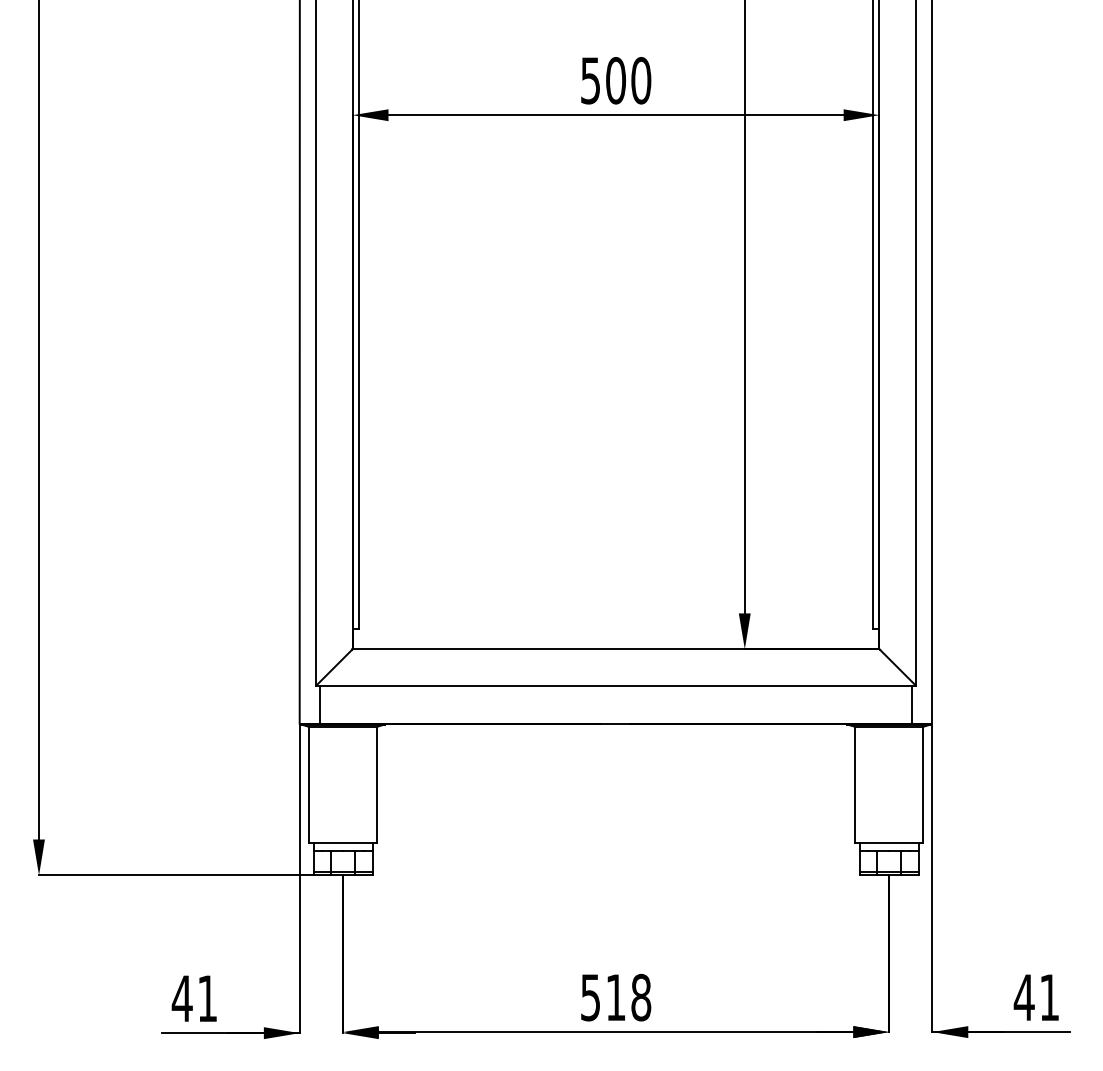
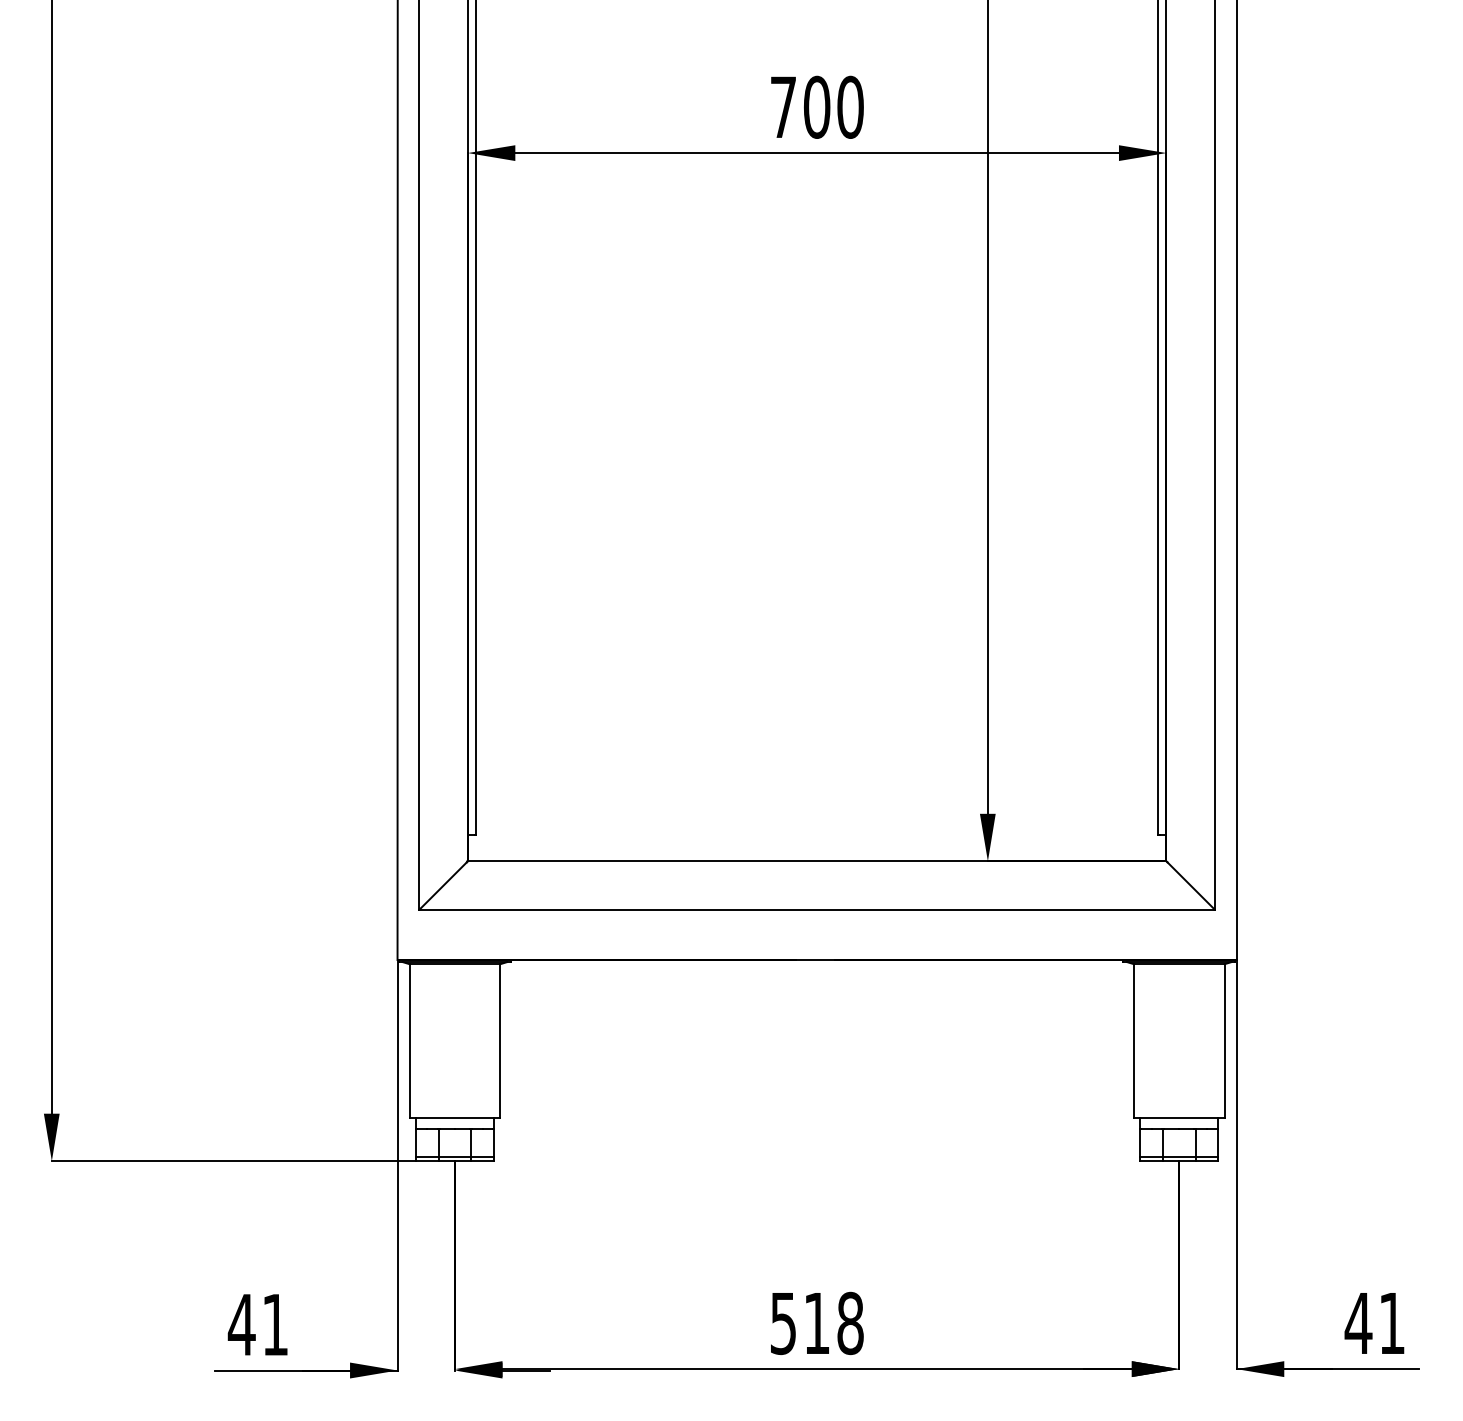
text: (590, 80) -> (783, 107), 500 -> 700
line: (320, 704) -> (424, 934), removed
line: (912, 704) -> (1210, 934), removed

